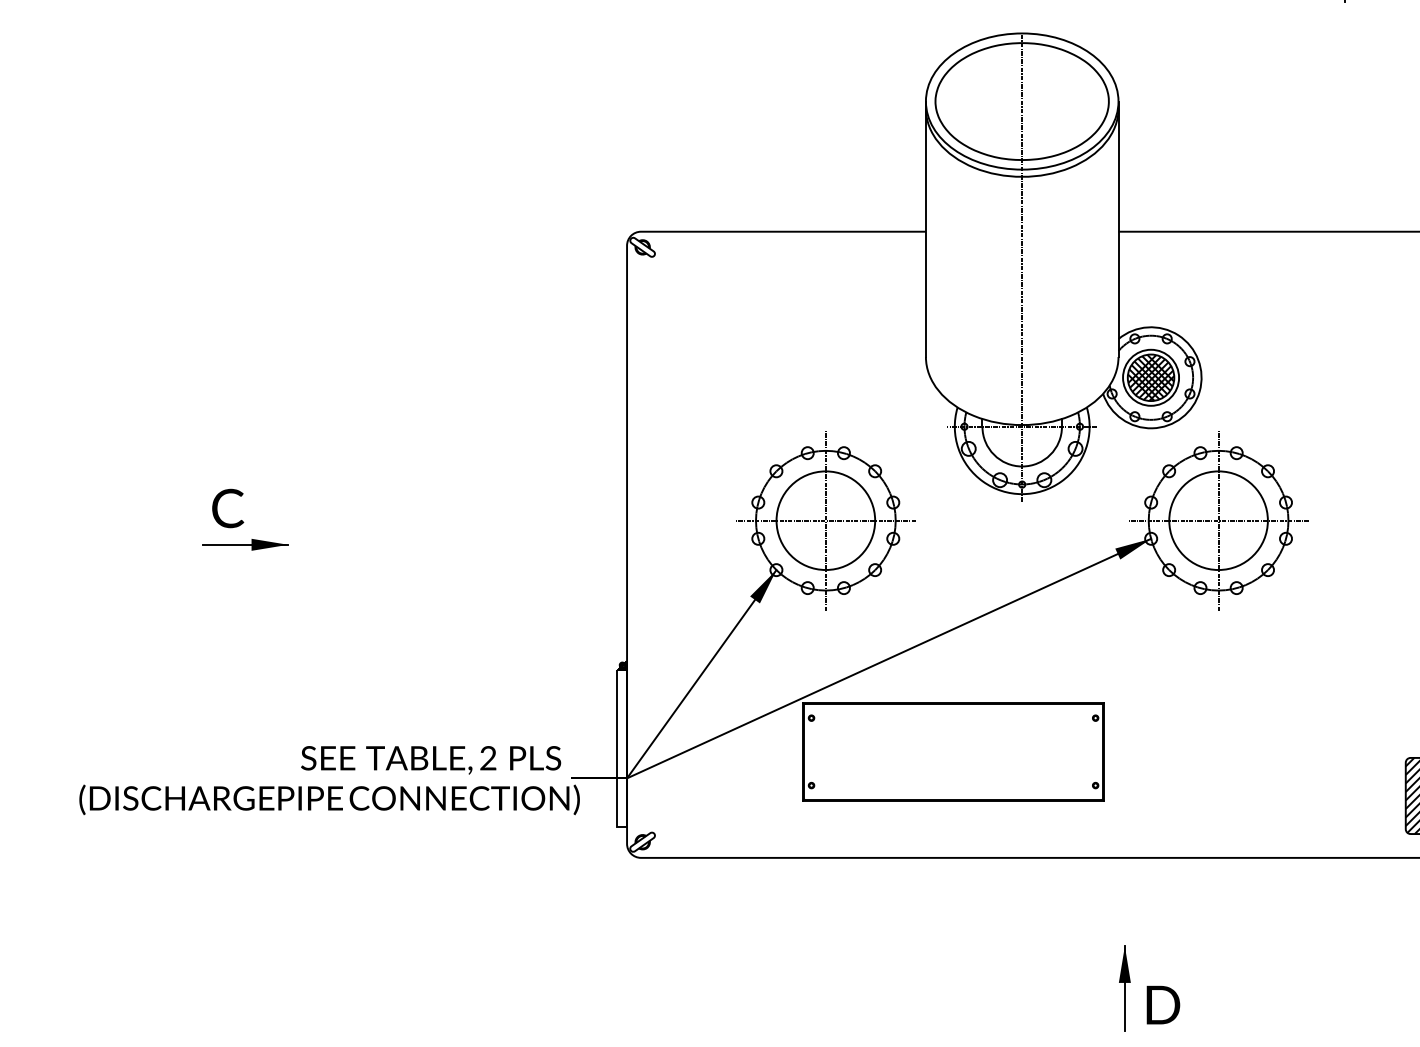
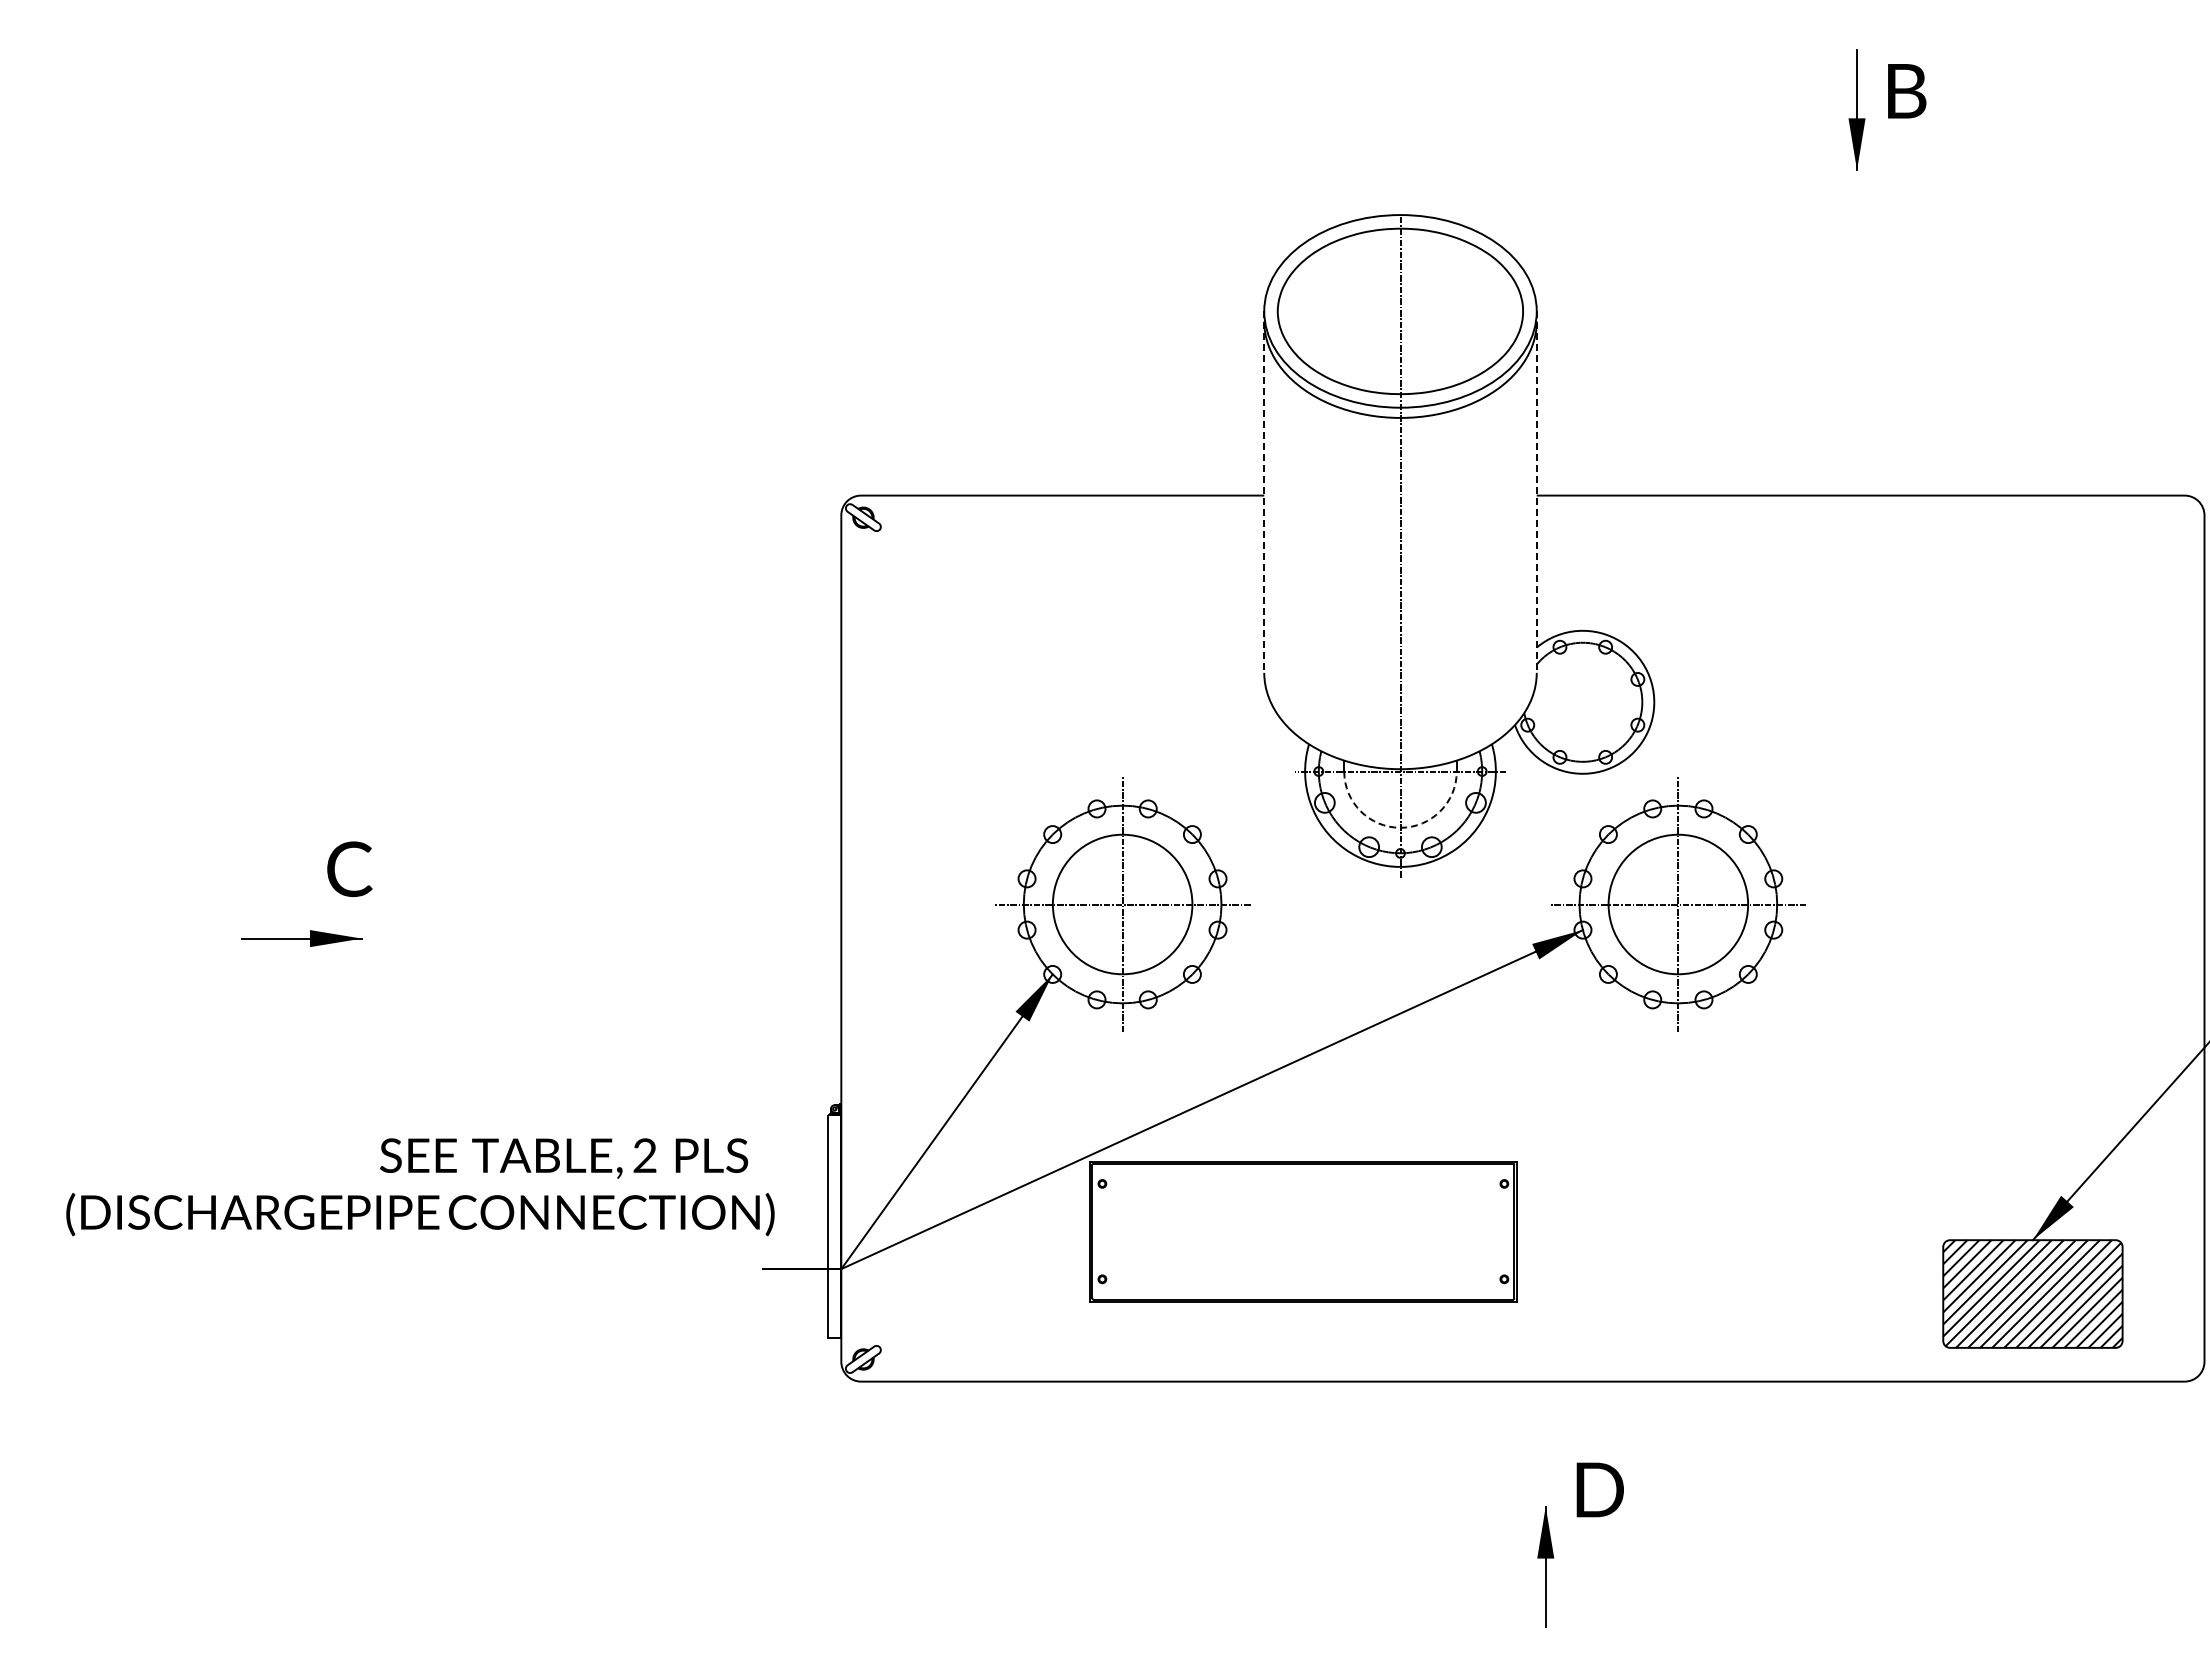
line: (926, 229) -> (1264, 492), solid -> dashed
line: (1118, 229) -> (1536, 492), solid -> dashed
part: (1150, 377) -> (1582, 701), removed
arc: (1022, 466) -> (1400, 827), solid -> dashed
text: (227, 508) -> (349, 869), moved
text: (329, 780) -> (420, 1187), moved
text: (1162, 1004) -> (1599, 1489), moved

